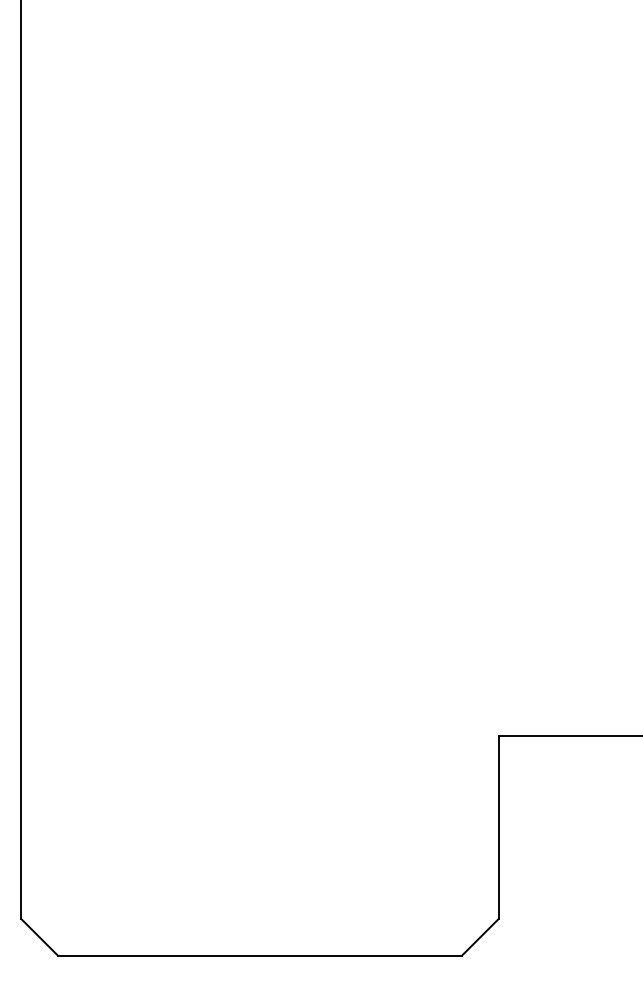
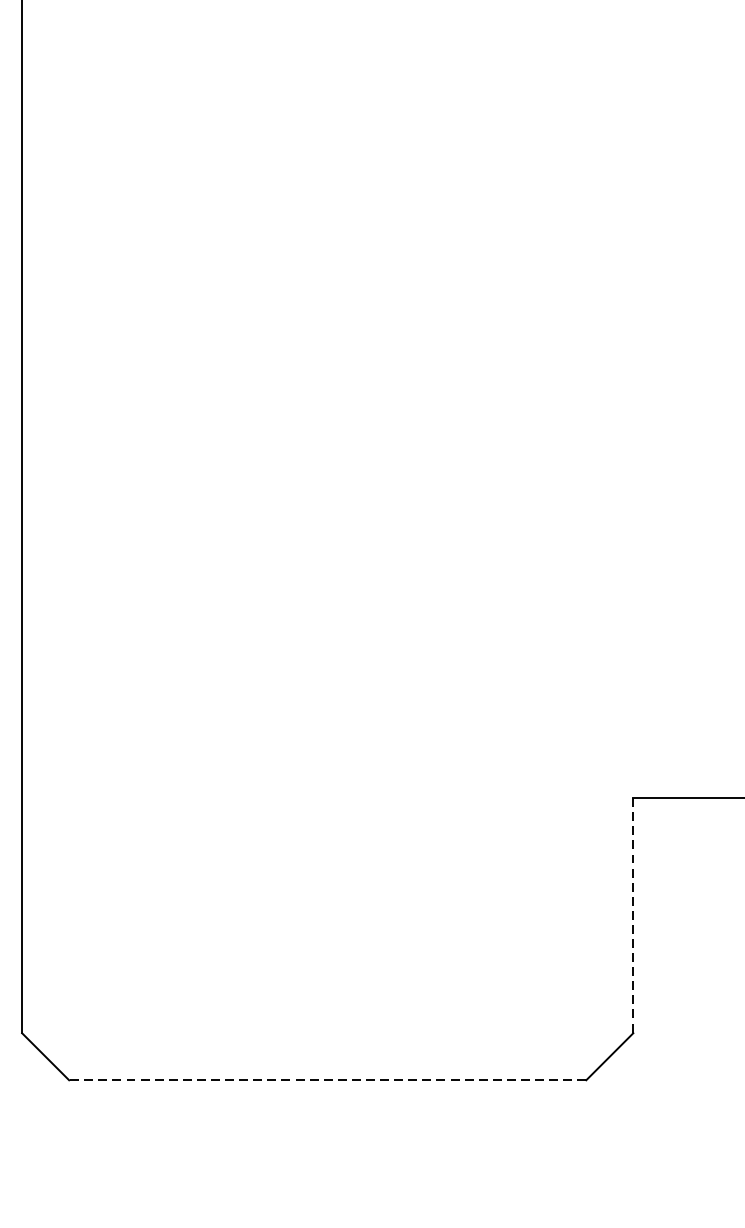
line: (498, 827) -> (633, 915), solid -> dashed
line: (259, 955) -> (327, 1079), solid -> dashed

